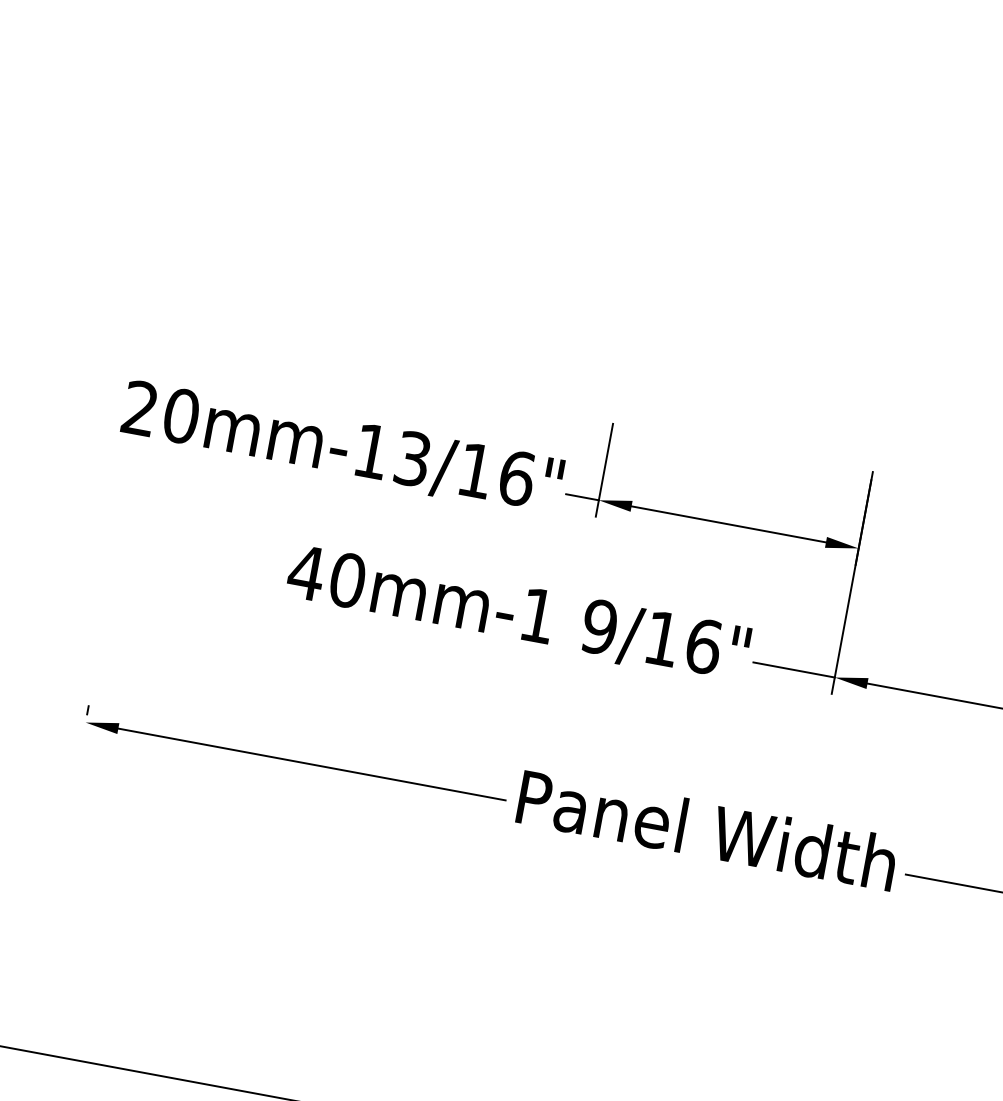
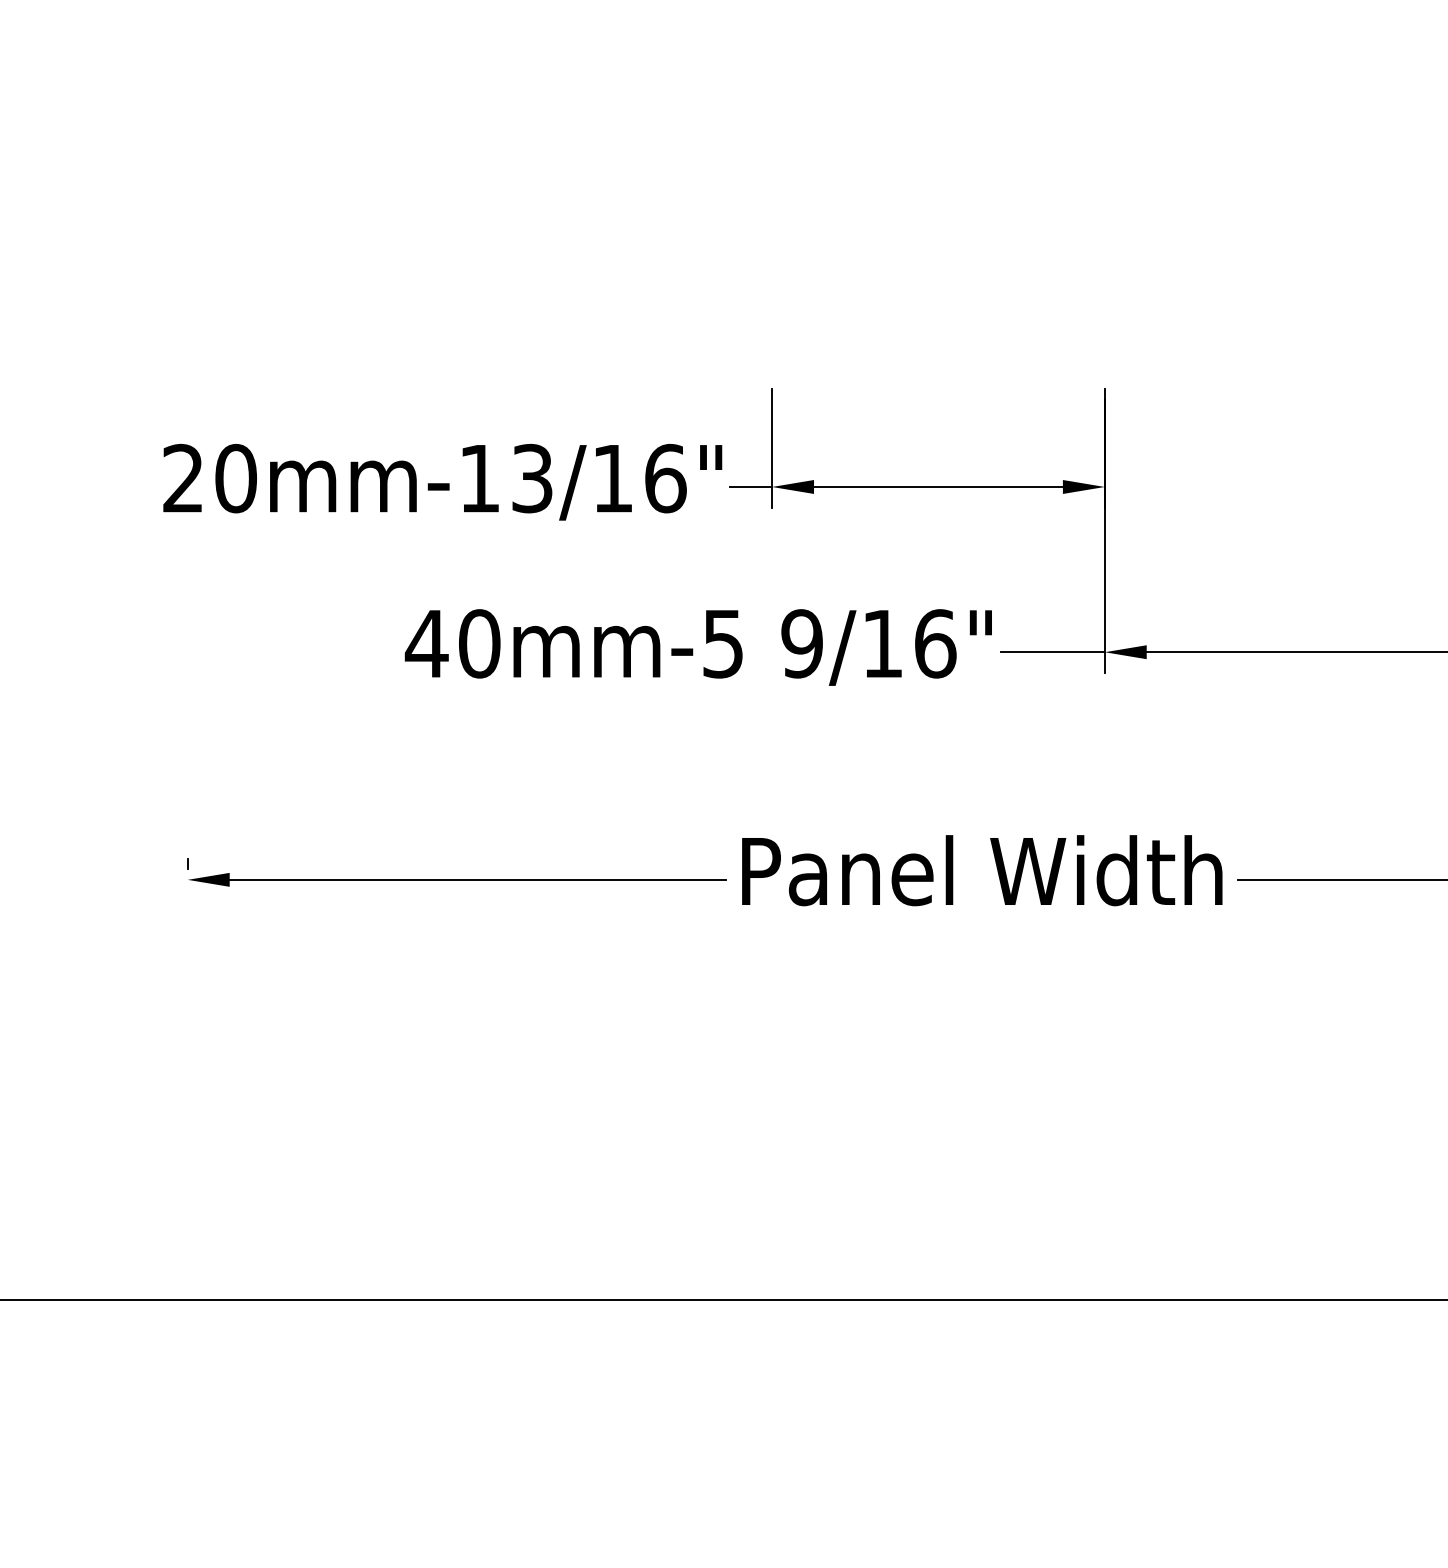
text: (537, 616) -> (722, 644), 40mm-1 -> 40mm-5

